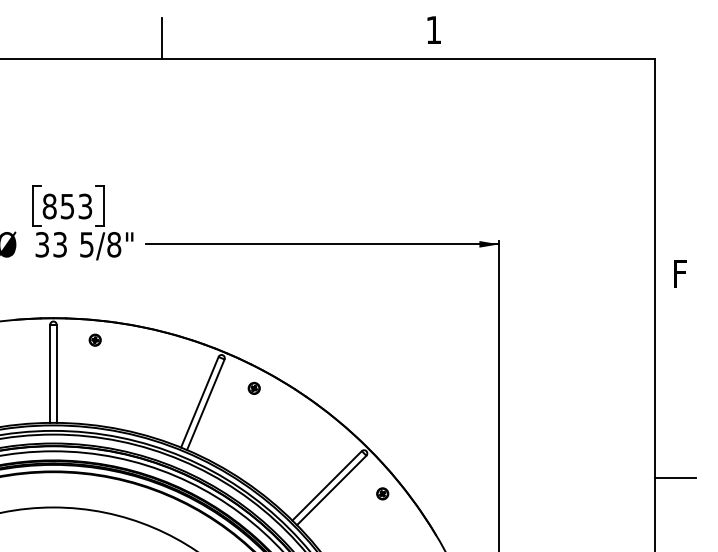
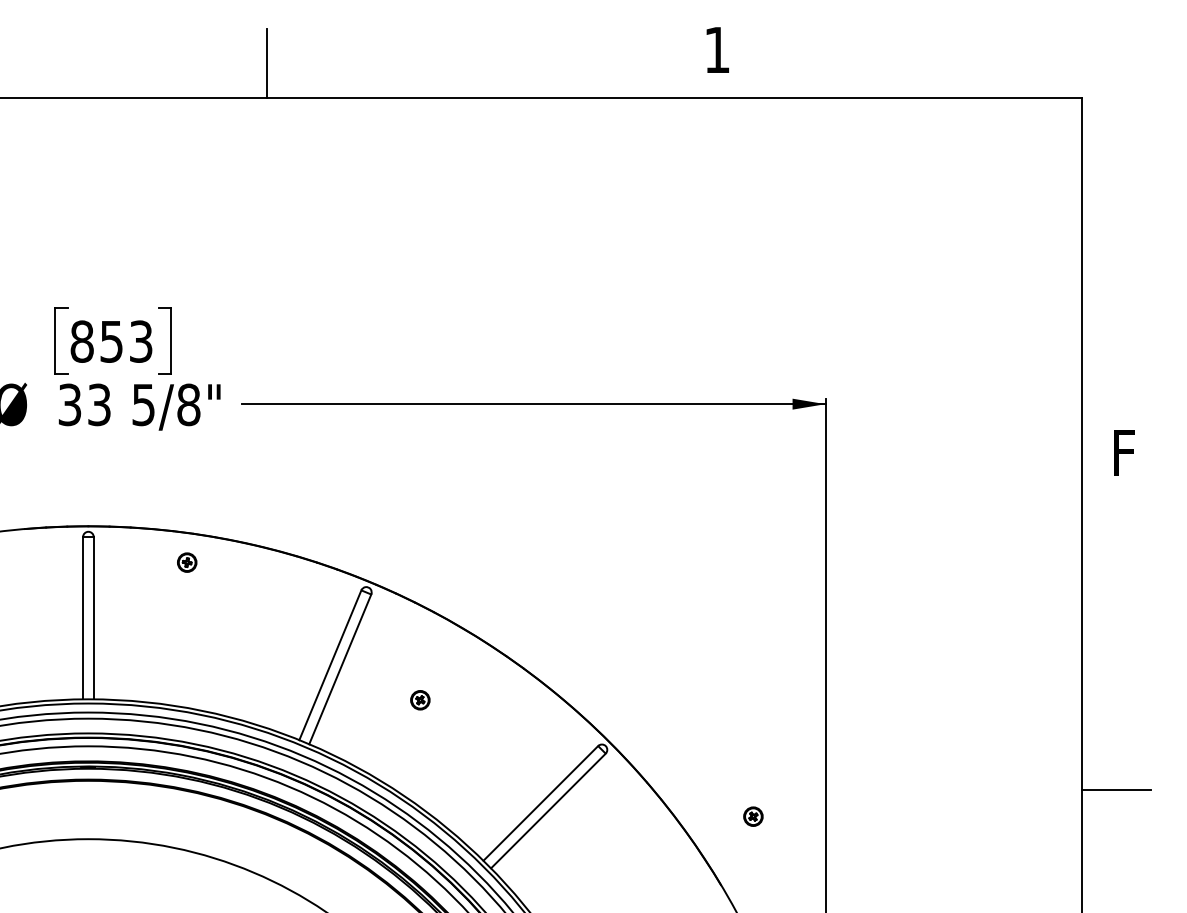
part: (94, 339) -> (185, 561), moved
part: (253, 387) -> (419, 698), moved
part: (382, 493) -> (753, 816), moved

